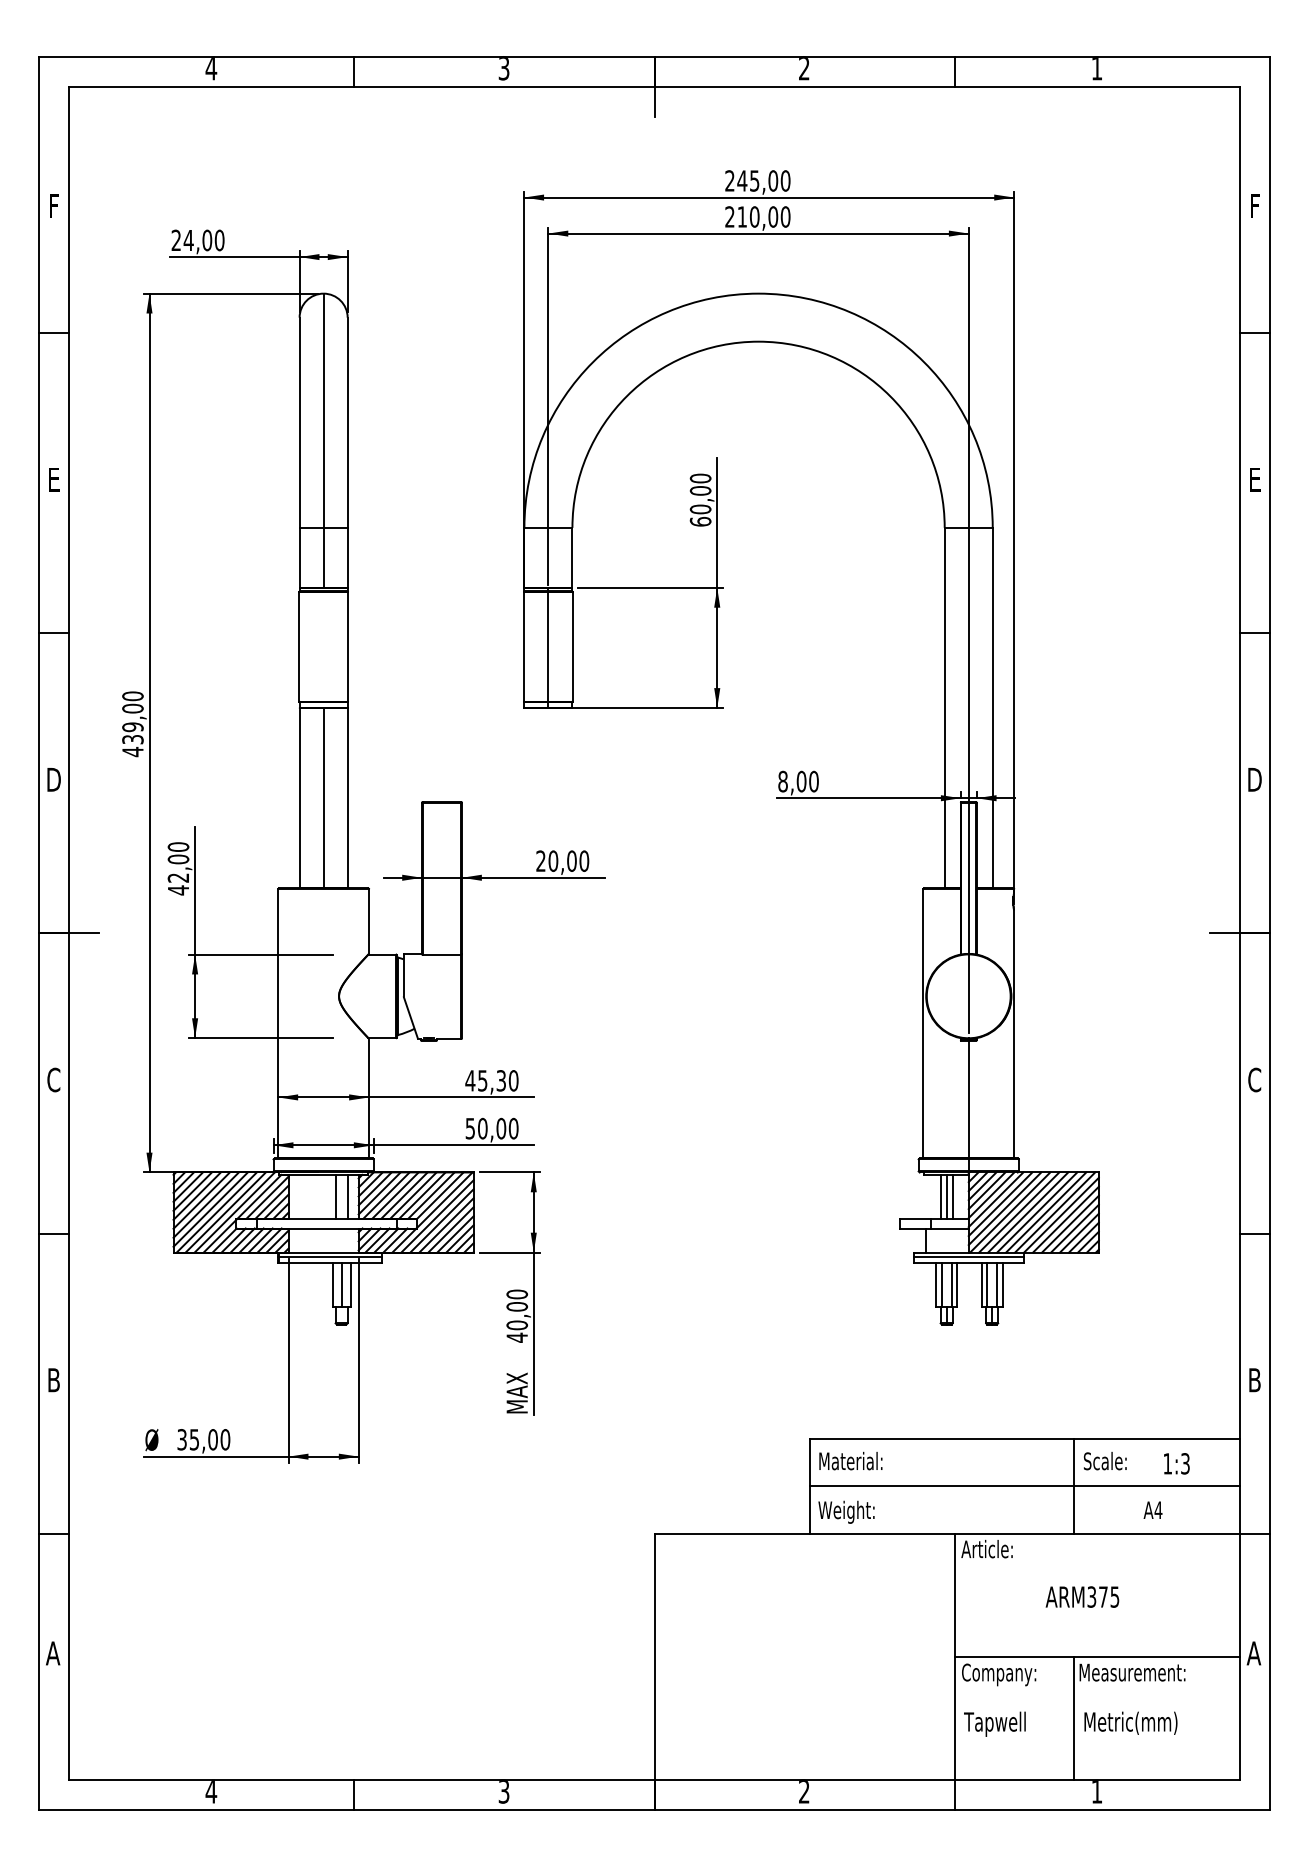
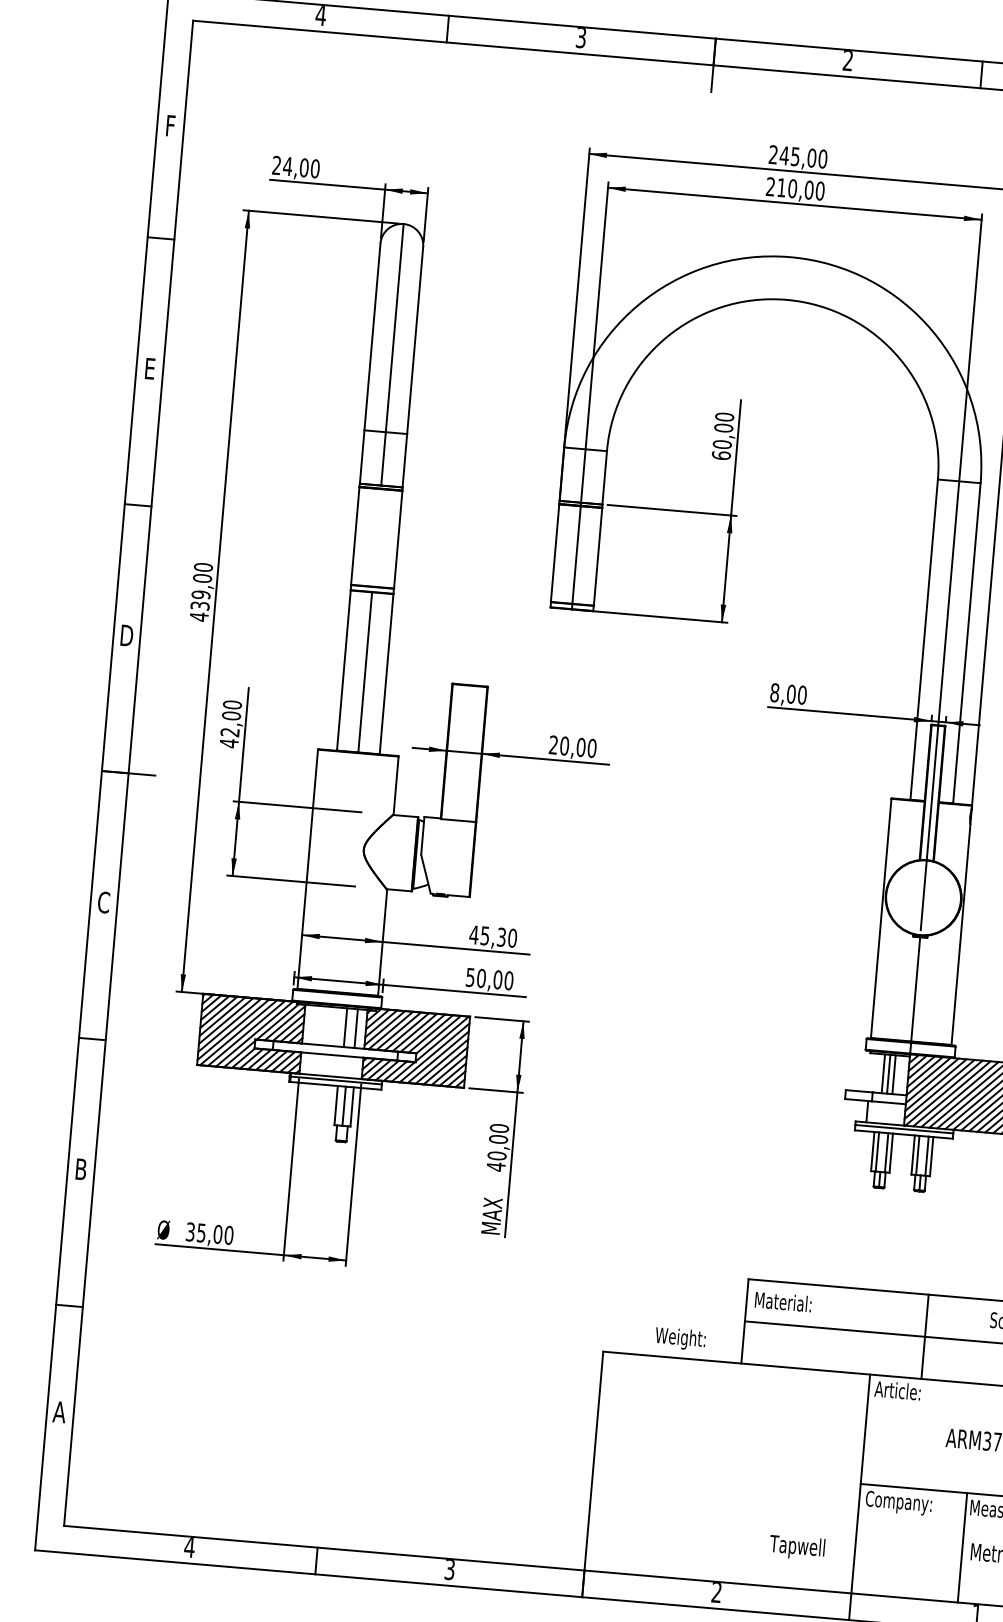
line: (1074, 1486) -> (925, 1336), moved
text: (846, 1511) -> (680, 1338), moved
text: (994, 1723) -> (796, 1547), moved

